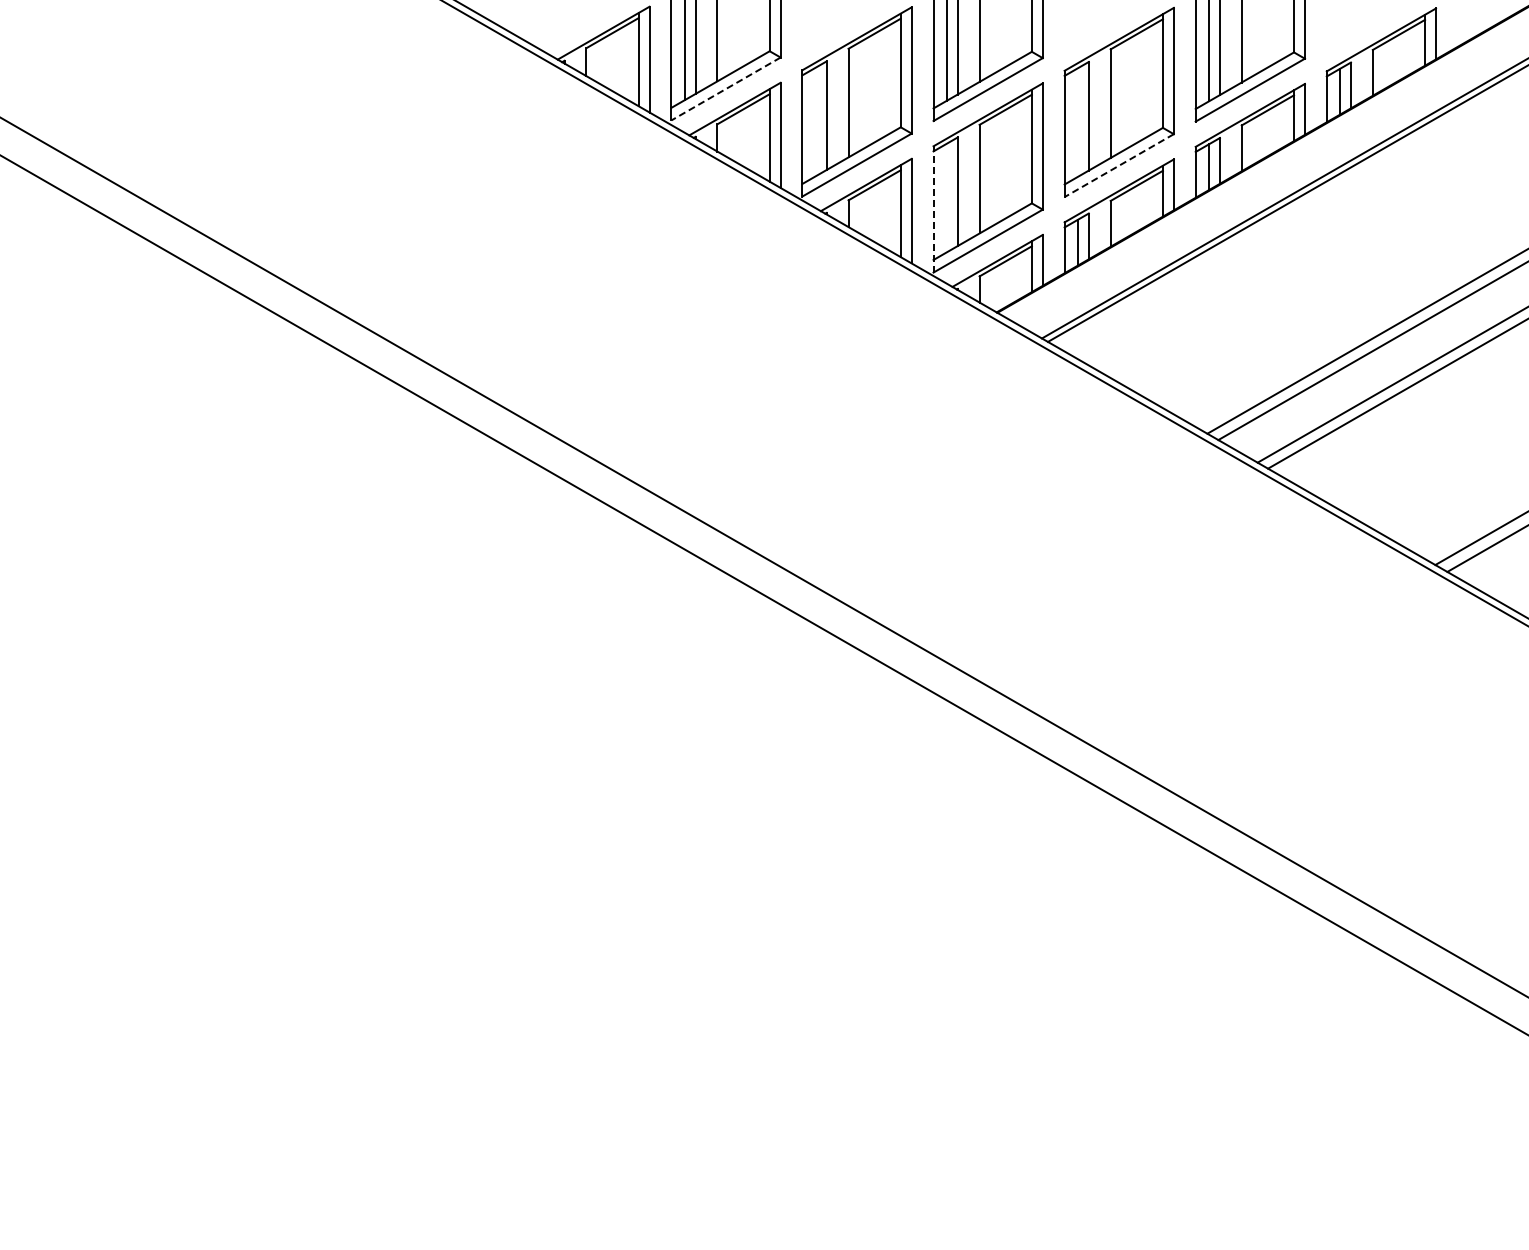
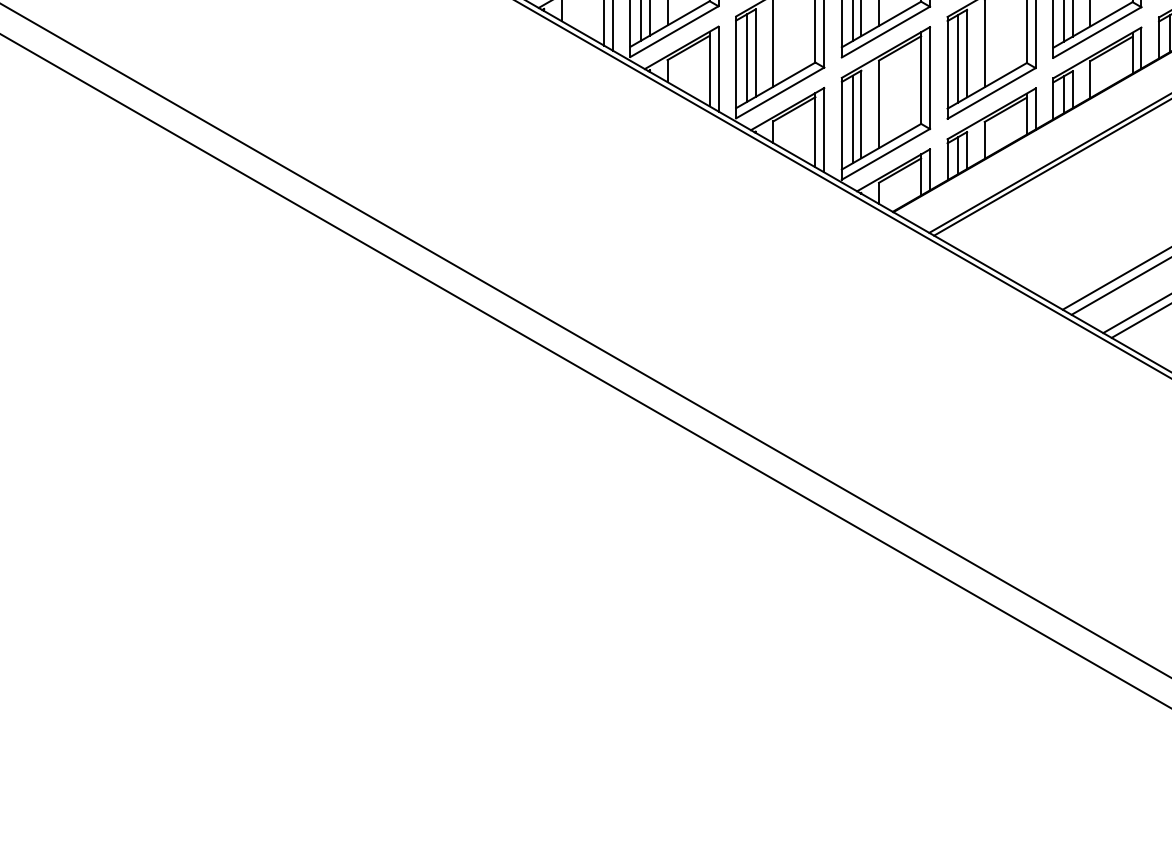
line: (725, 89) -> (674, 32), dashed -> solid
line: (815, 121) -> (746, 57), added
line: (1077, 122) -> (957, 58), added
line: (1118, 165) -> (991, 93), dashed -> solid
line: (946, 197) -> (852, 119), added
line: (933, 208) -> (841, 128), dashed -> solid

